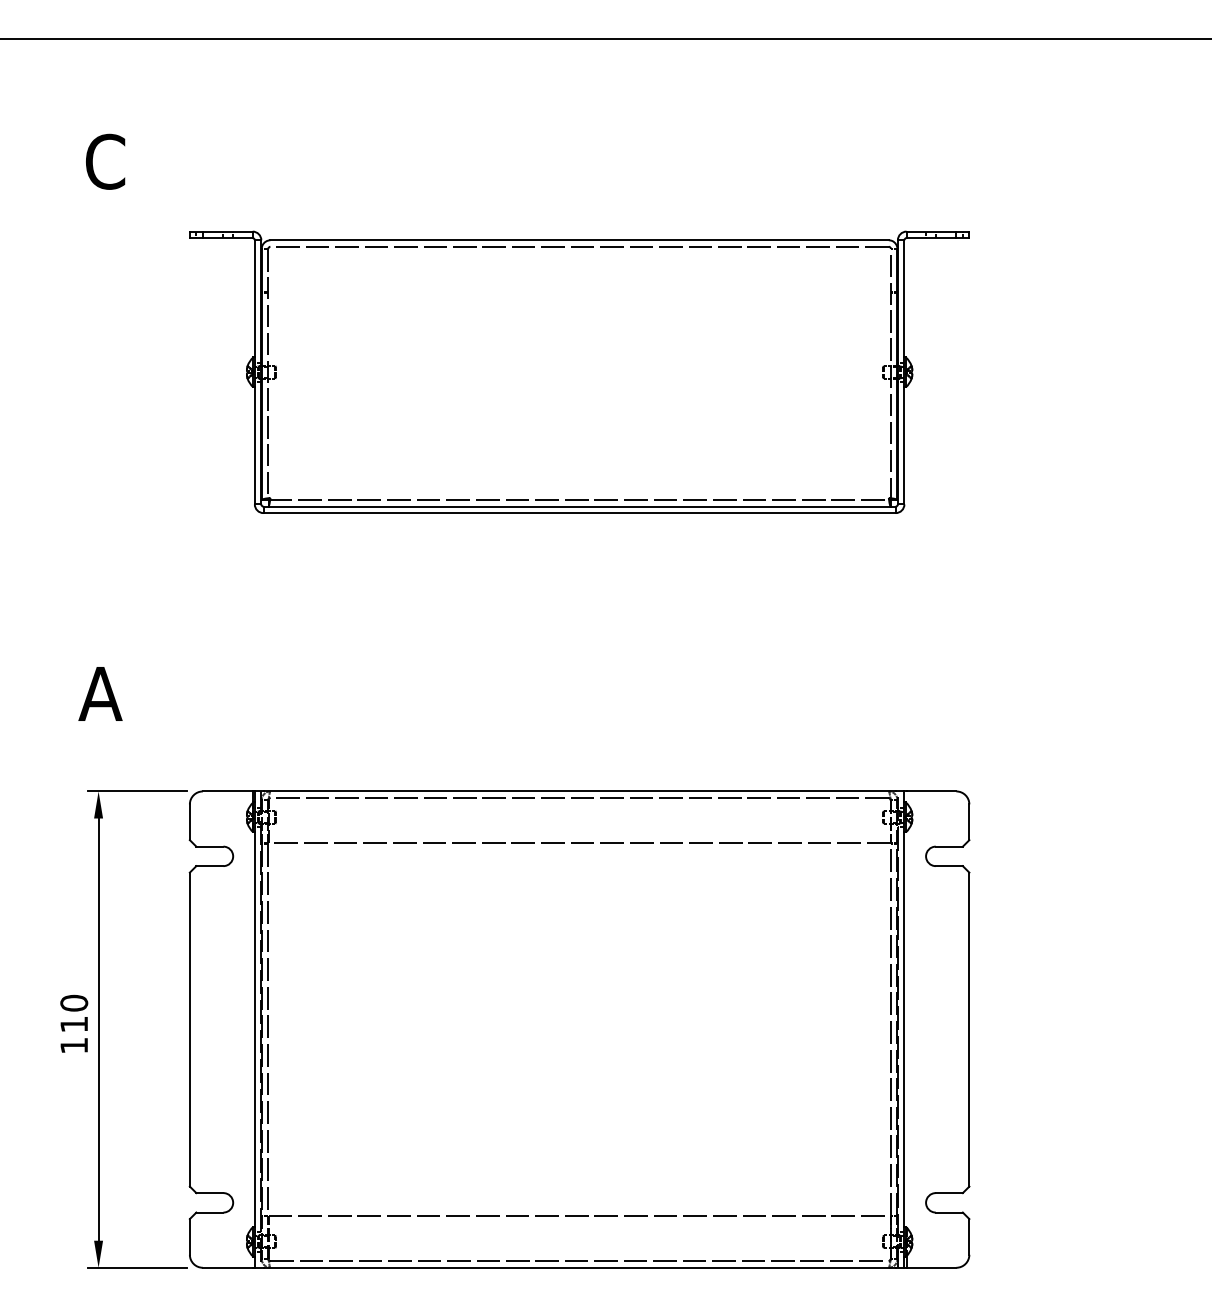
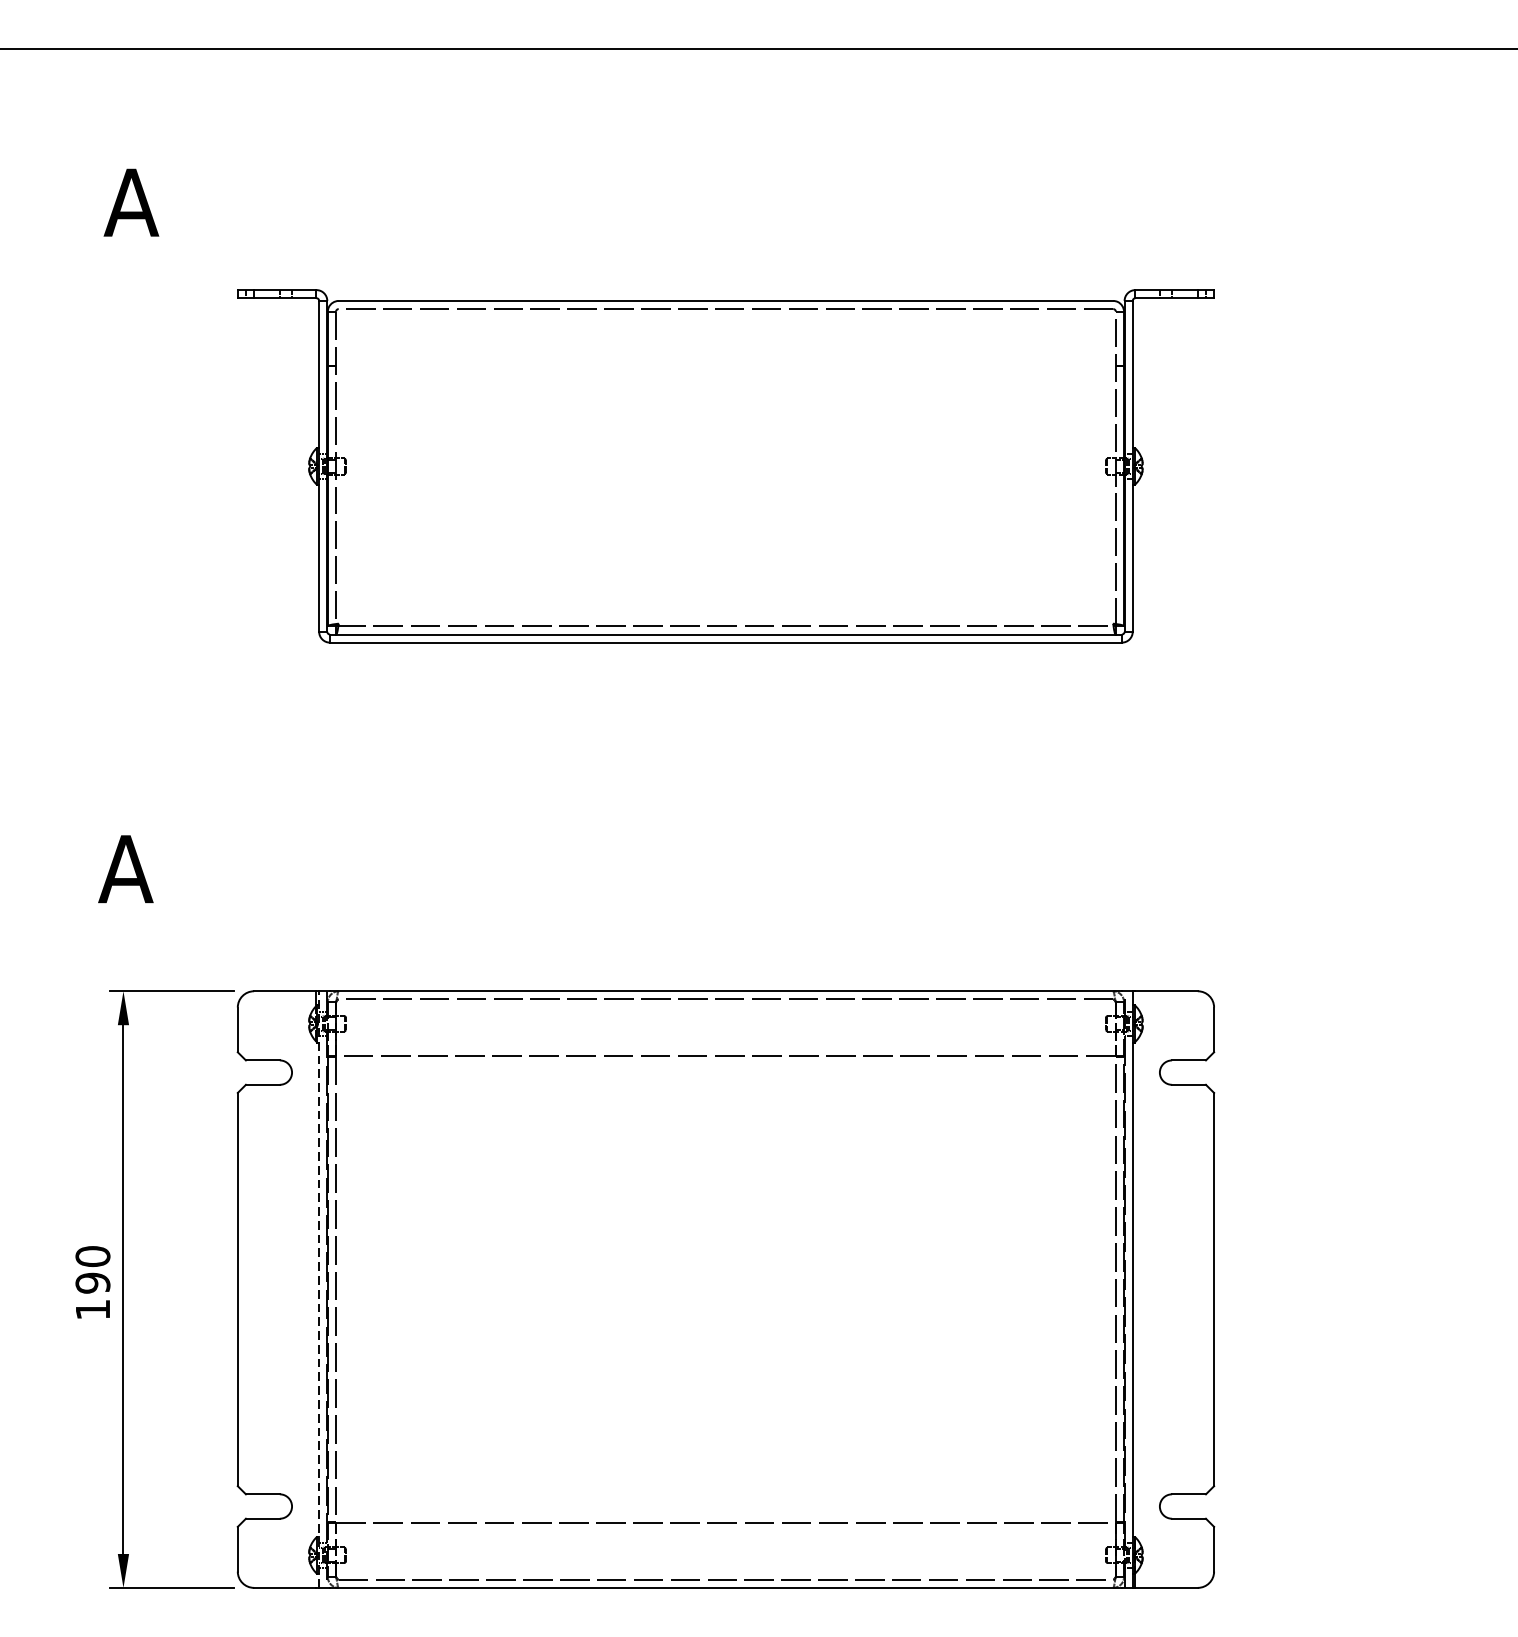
text: (104, 161) -> (130, 202), C -> A
text: (74, 1024) -> (93, 1283), 110 -> 190
line: (254, 1029) -> (318, 1289), solid -> dashed

